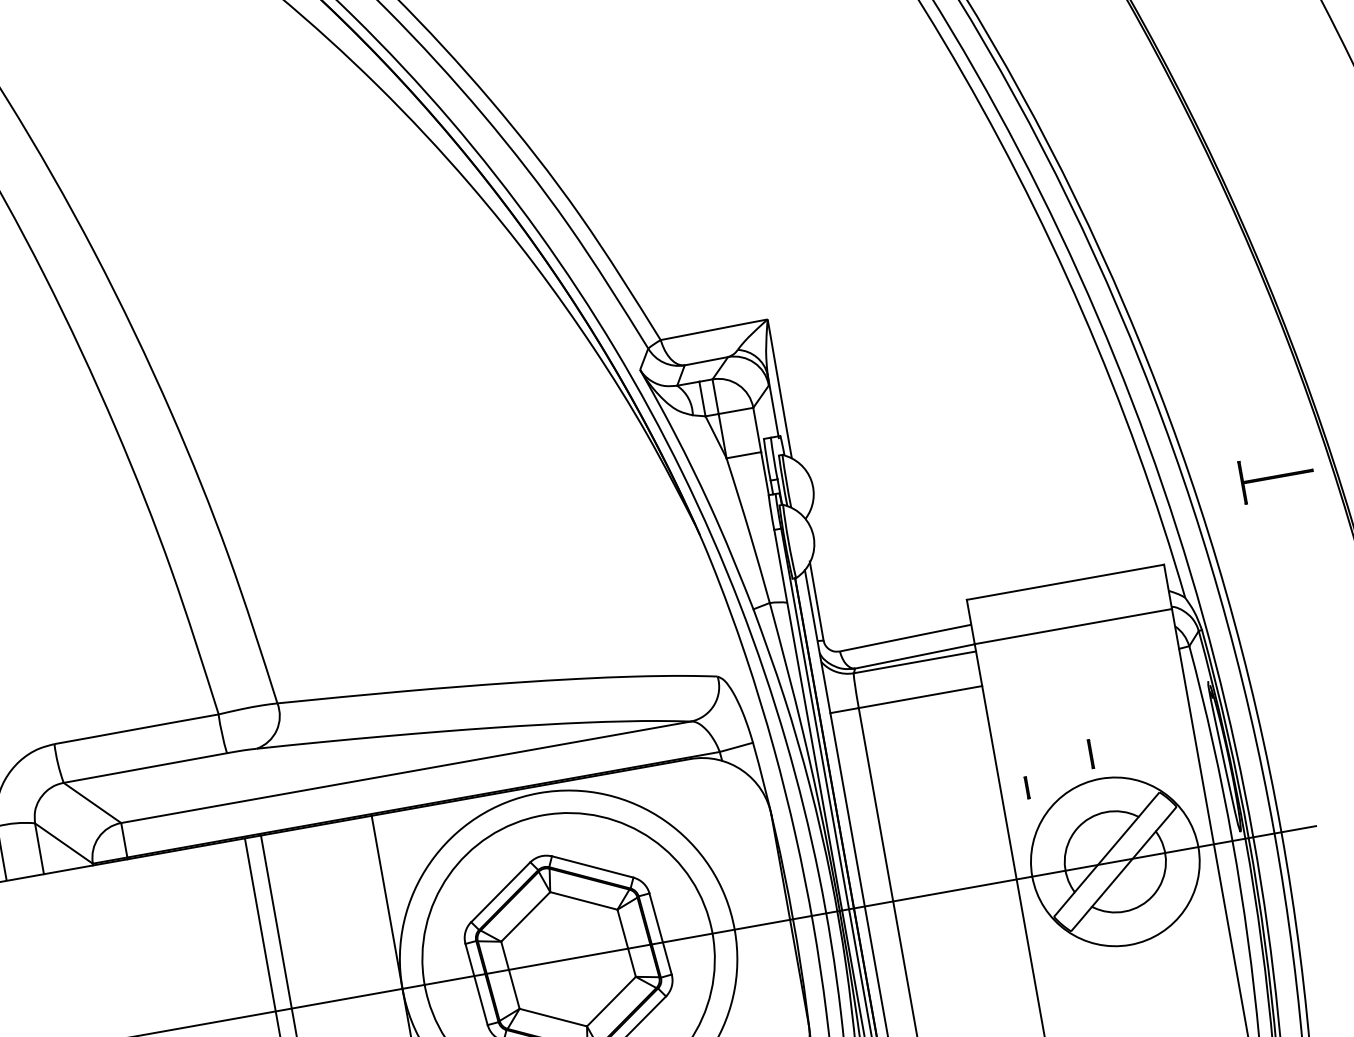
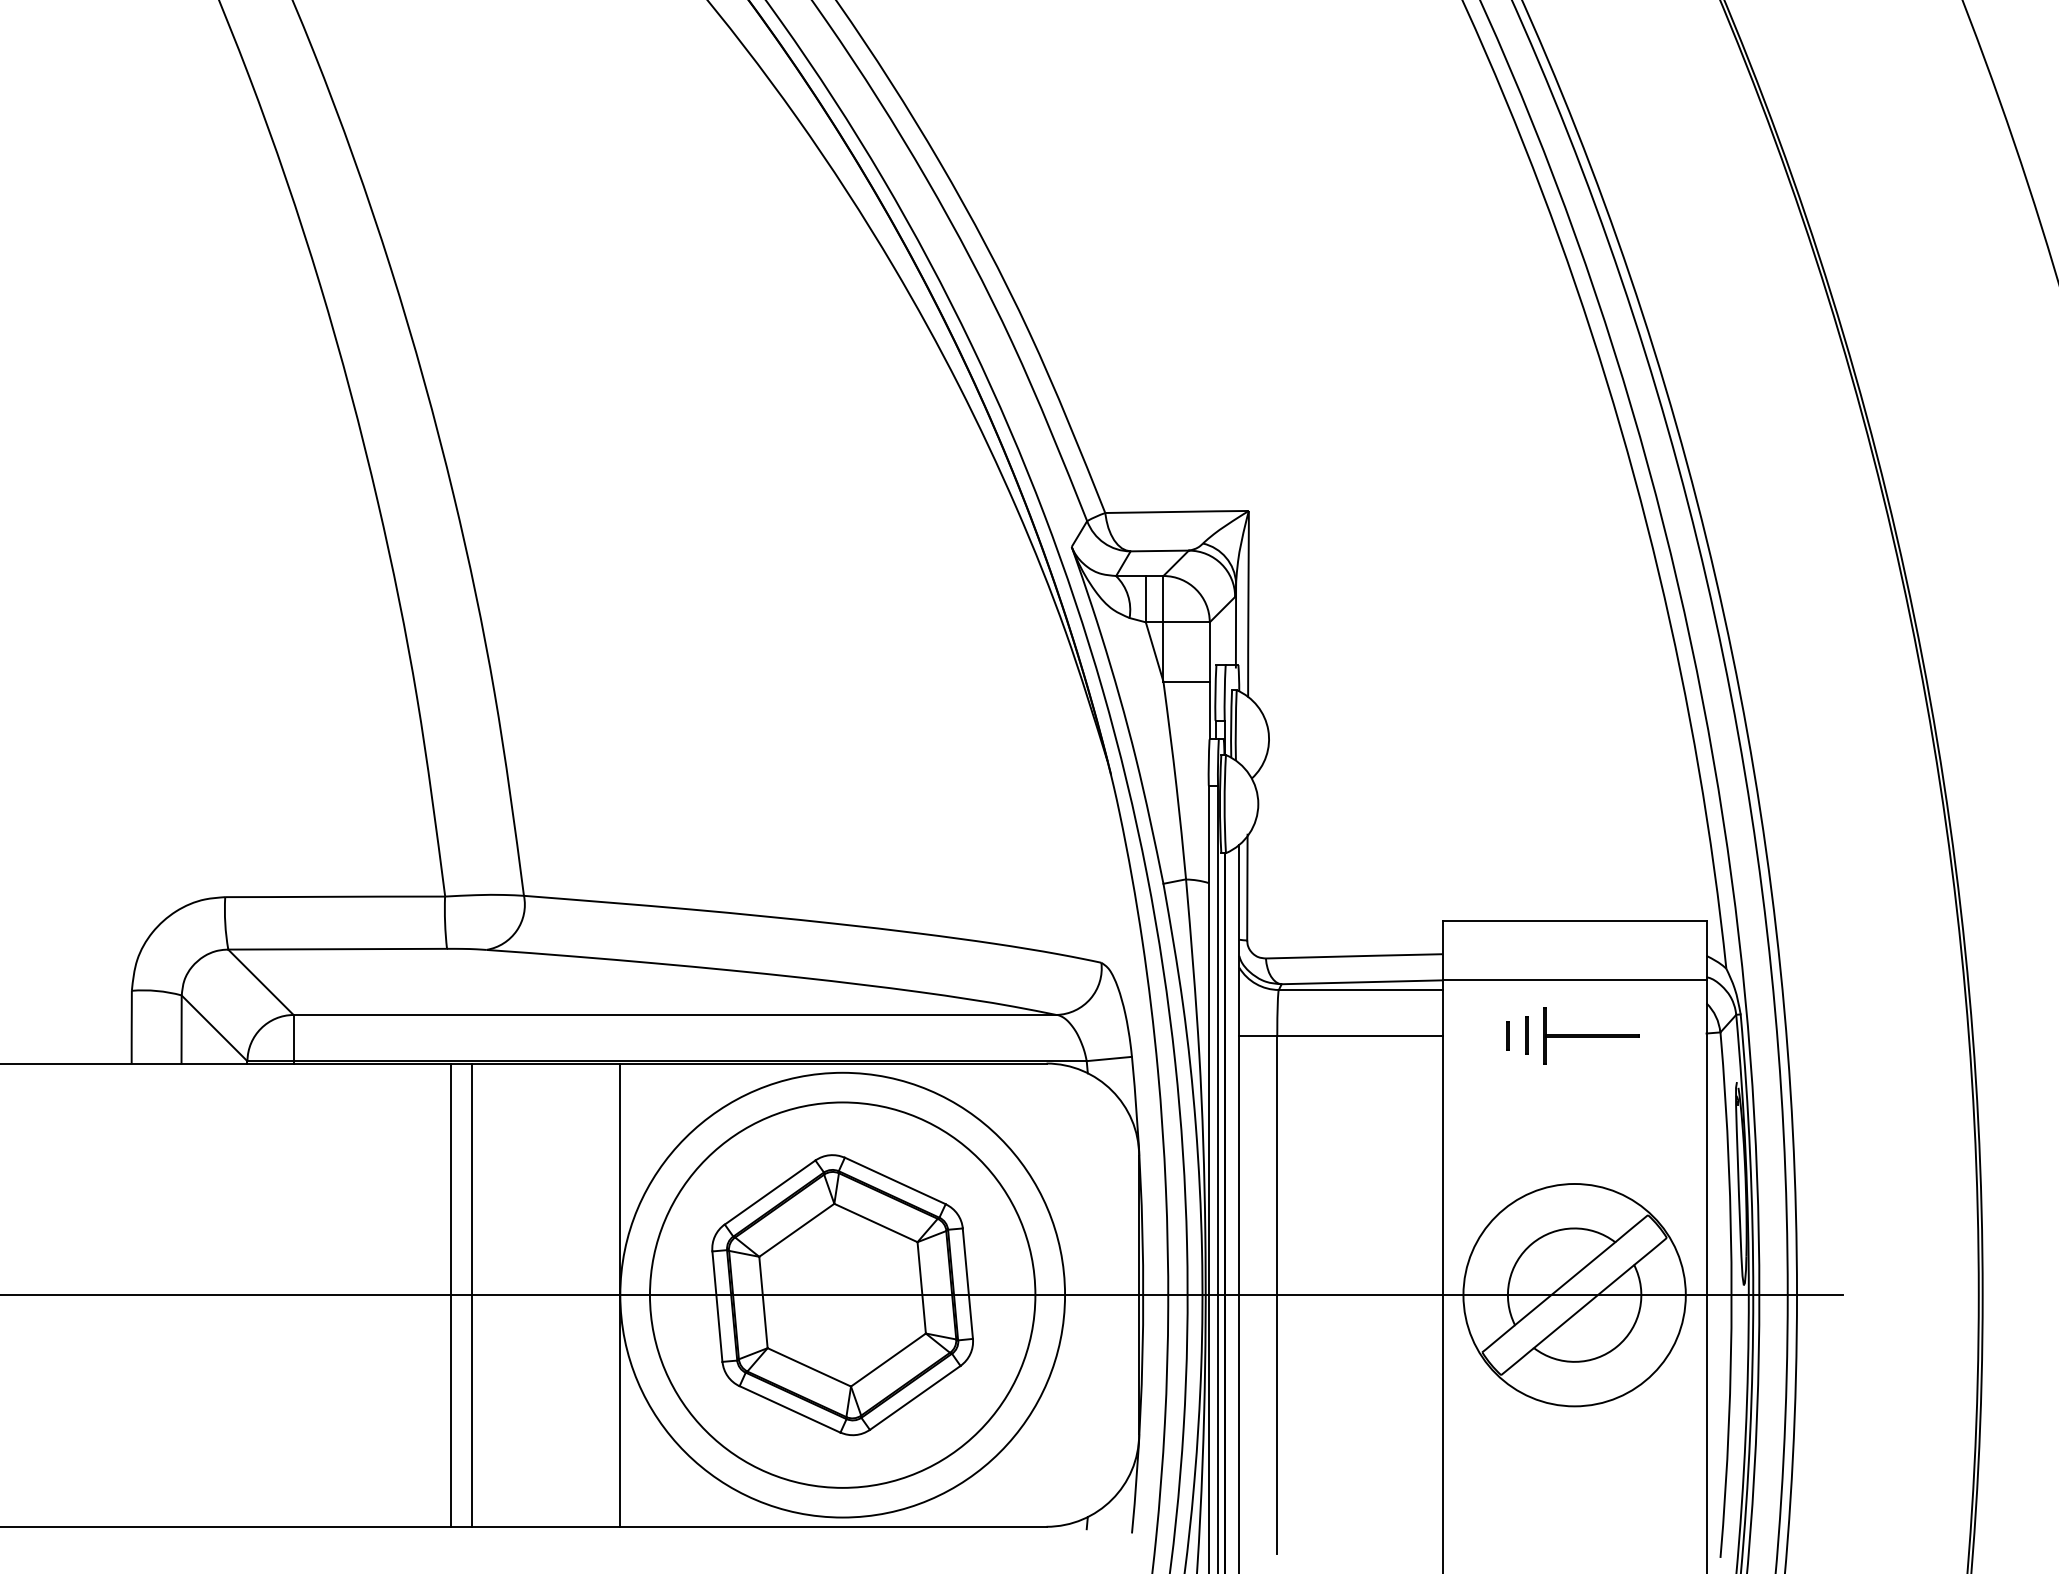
part: (1277, 476) -> (1591, 1035), moved
line: (1090, 754) -> (1526, 1035), moved
line: (1026, 787) -> (1507, 1035), moved

